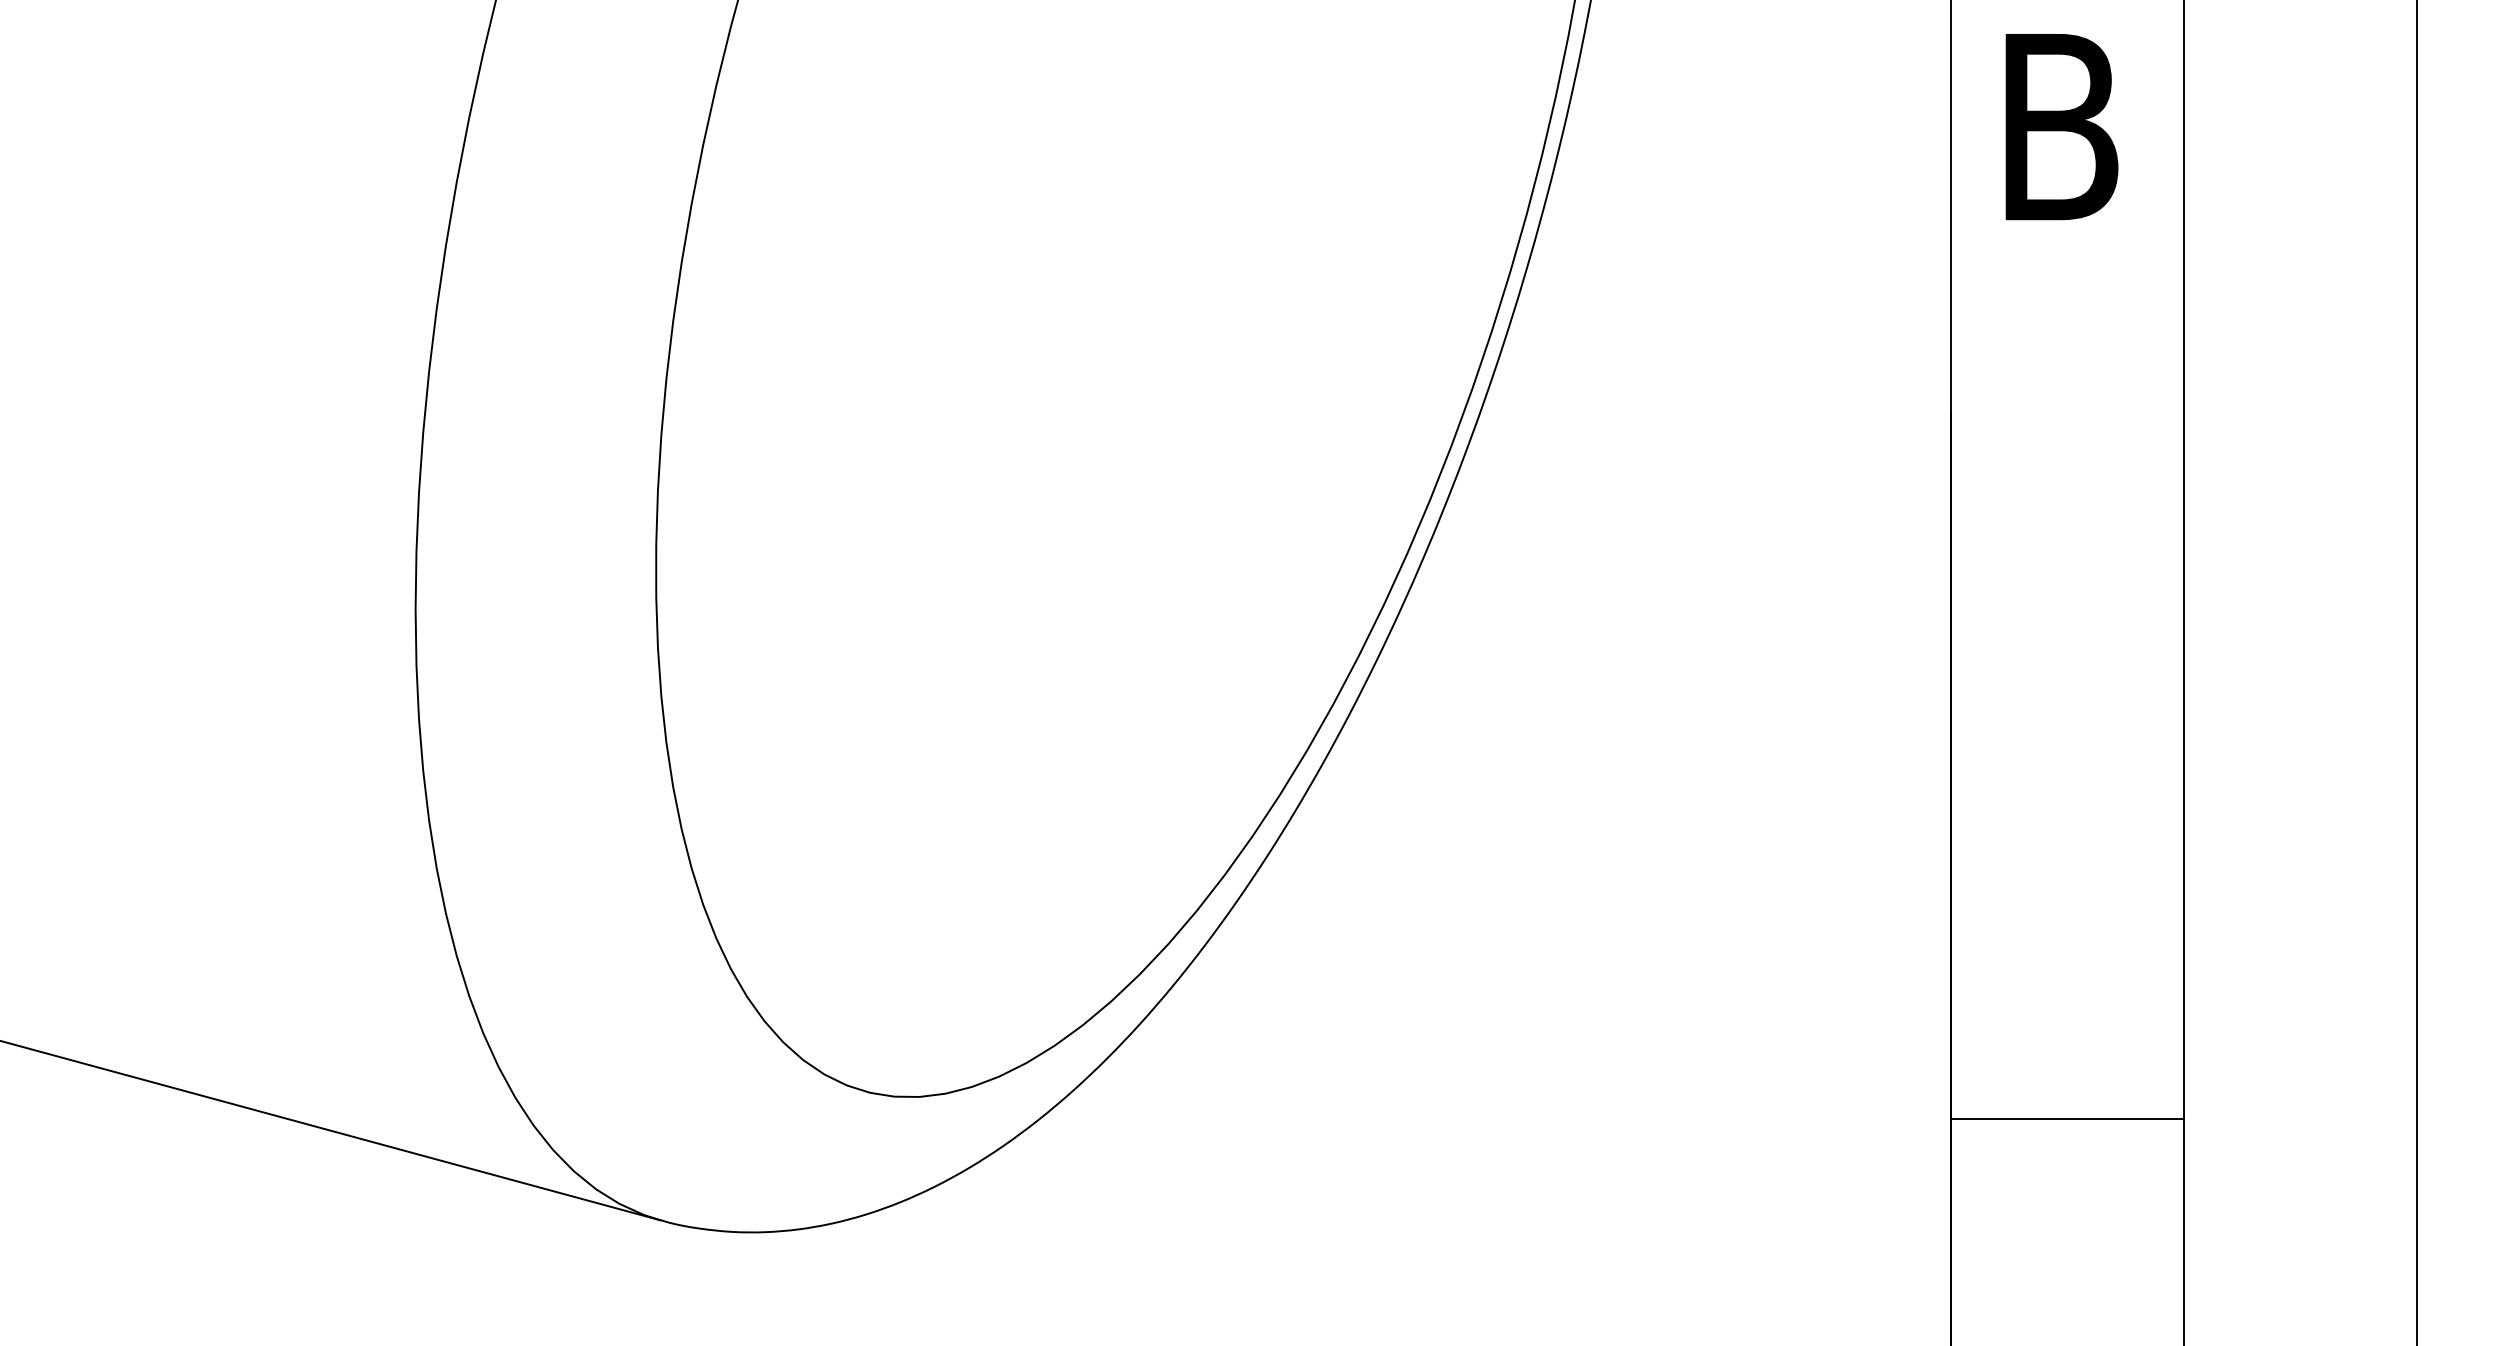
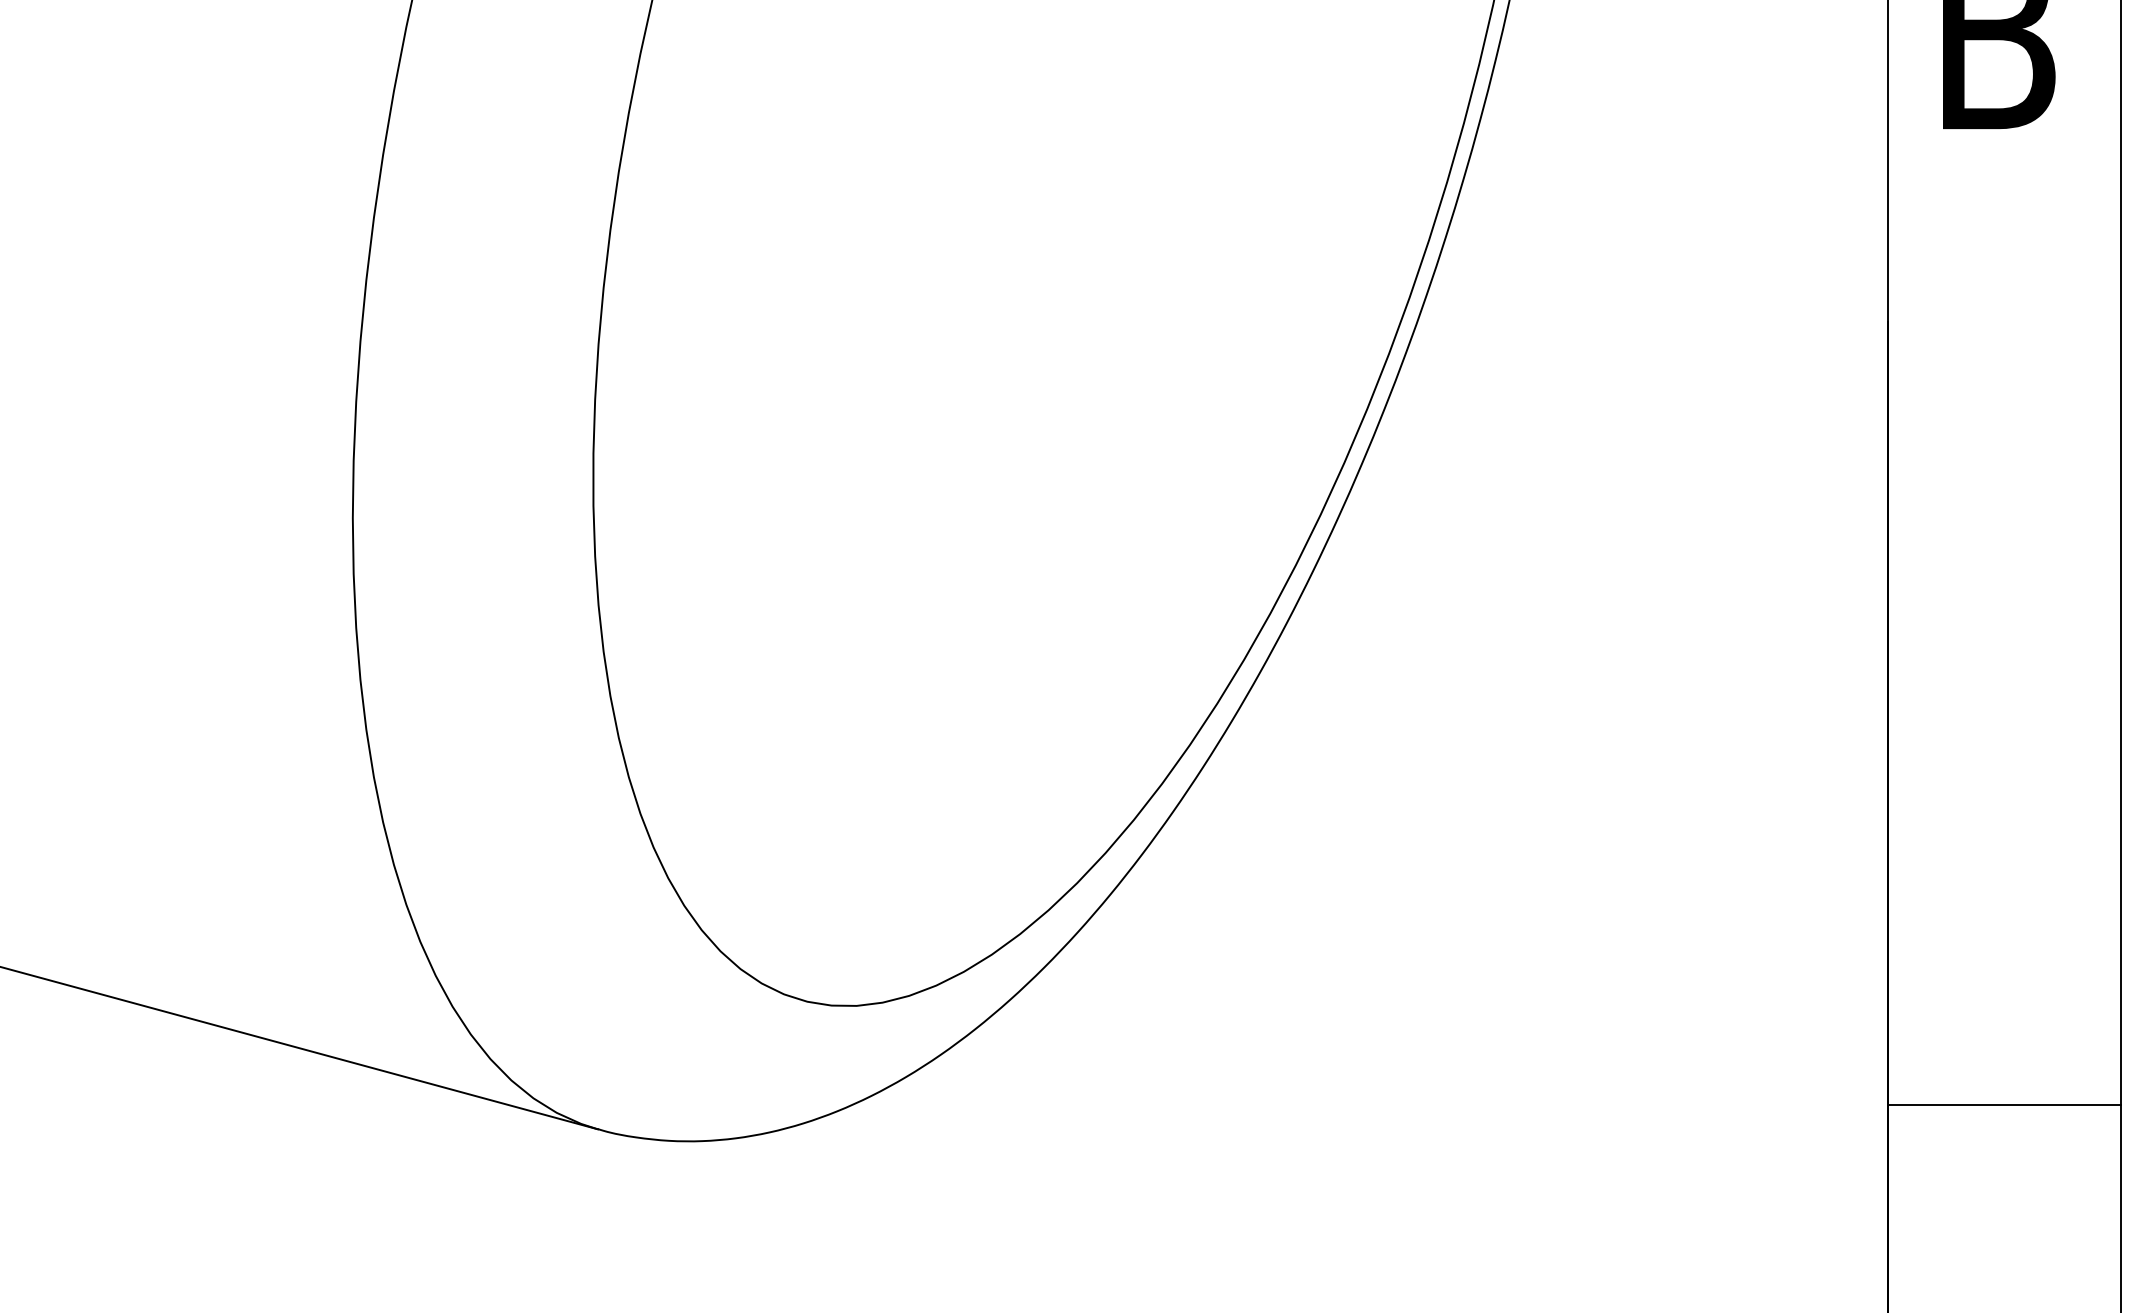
line: (2067, 1119) -> (2004, 1105), moved

